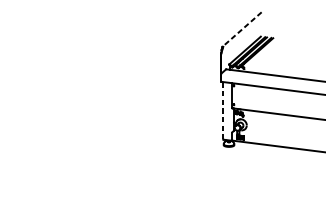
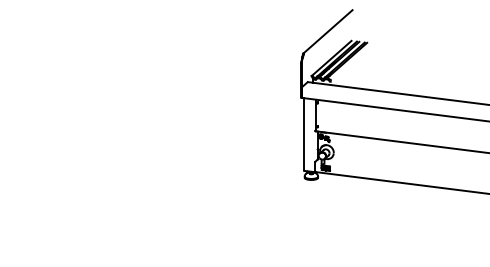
line: (241, 29) -> (327, 31), dashed -> solid
line: (223, 110) -> (304, 134), dashed -> solid

